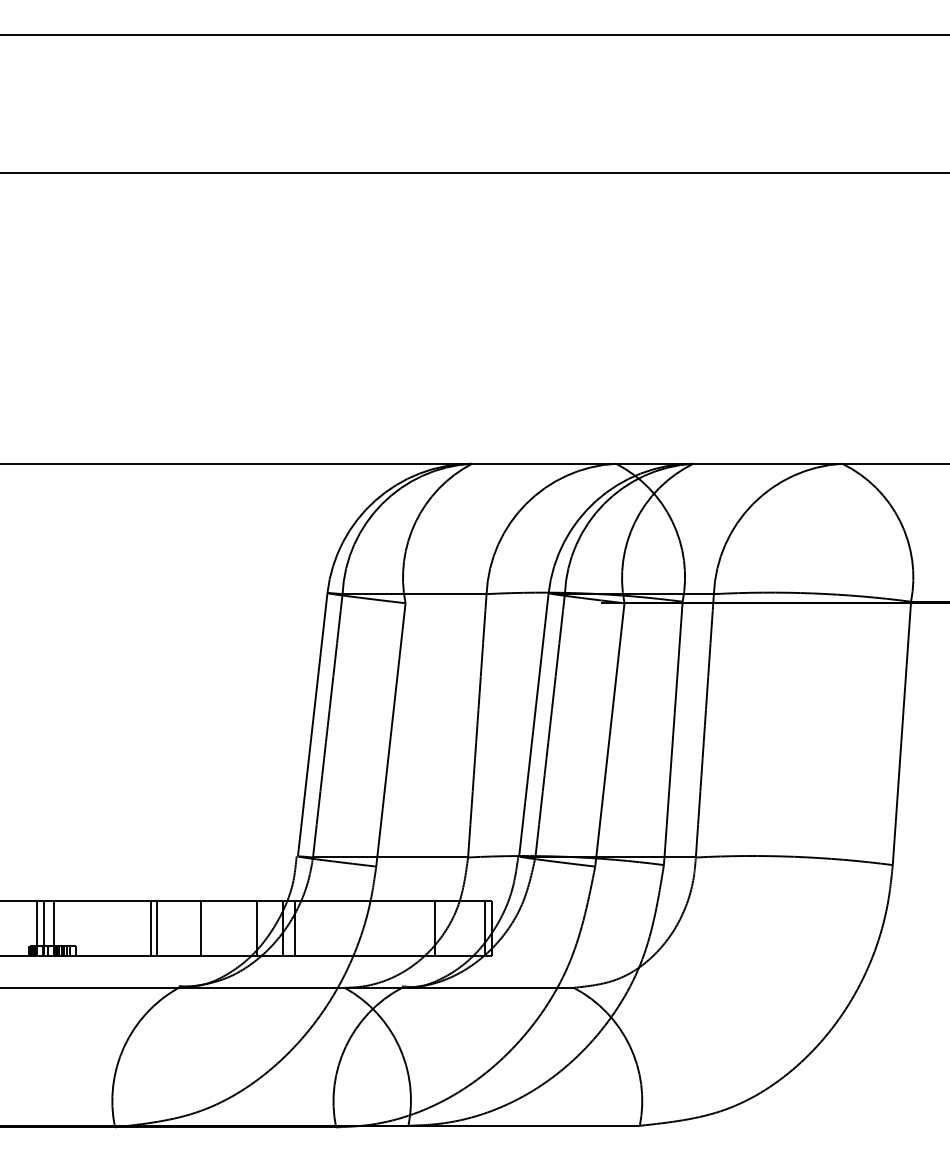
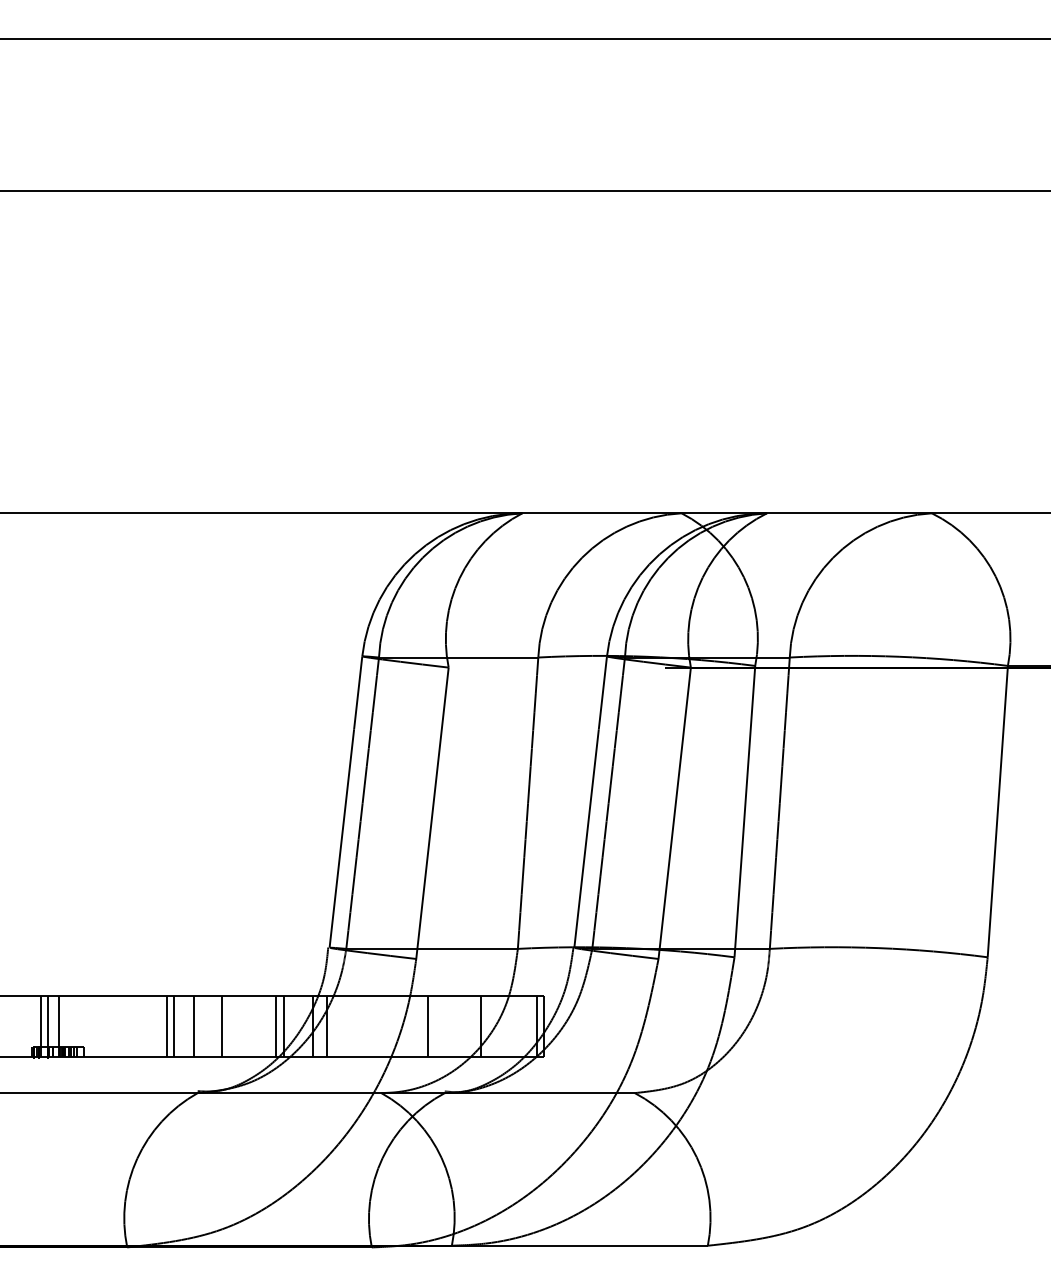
line: (175, 927) -> (194, 1026), added
line: (249, 927) -> (276, 1026), added
line: (386, 927) -> (427, 1026), added

